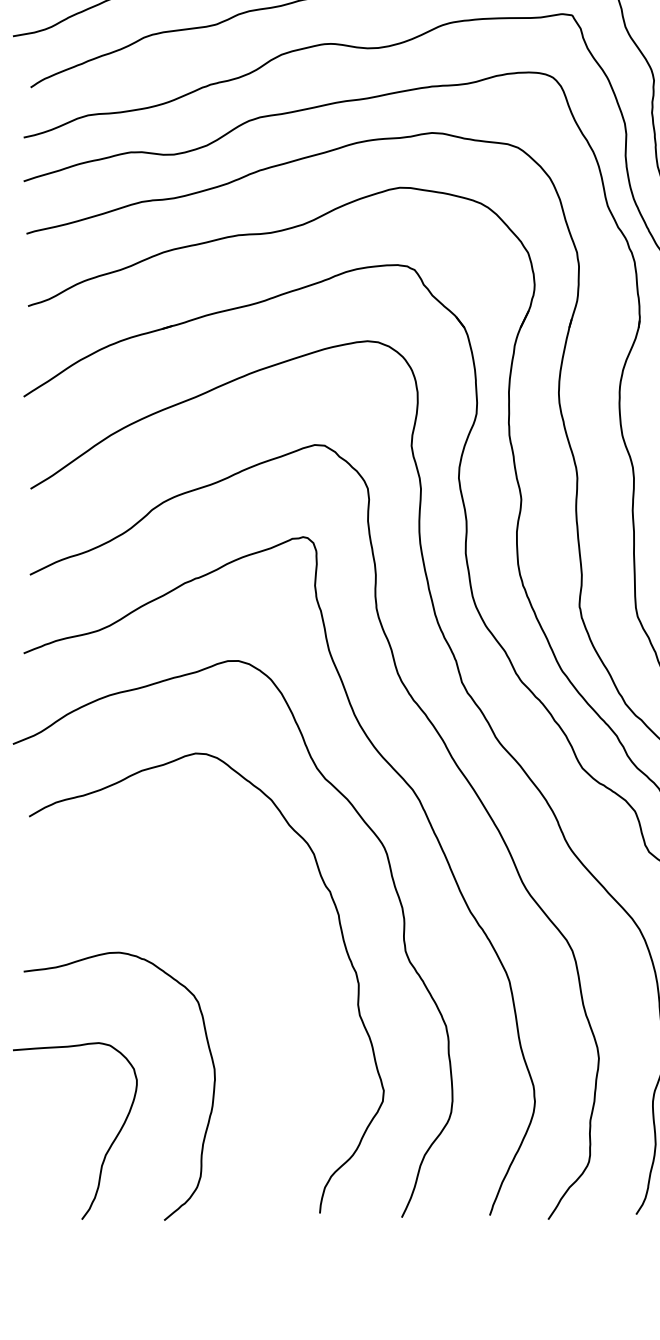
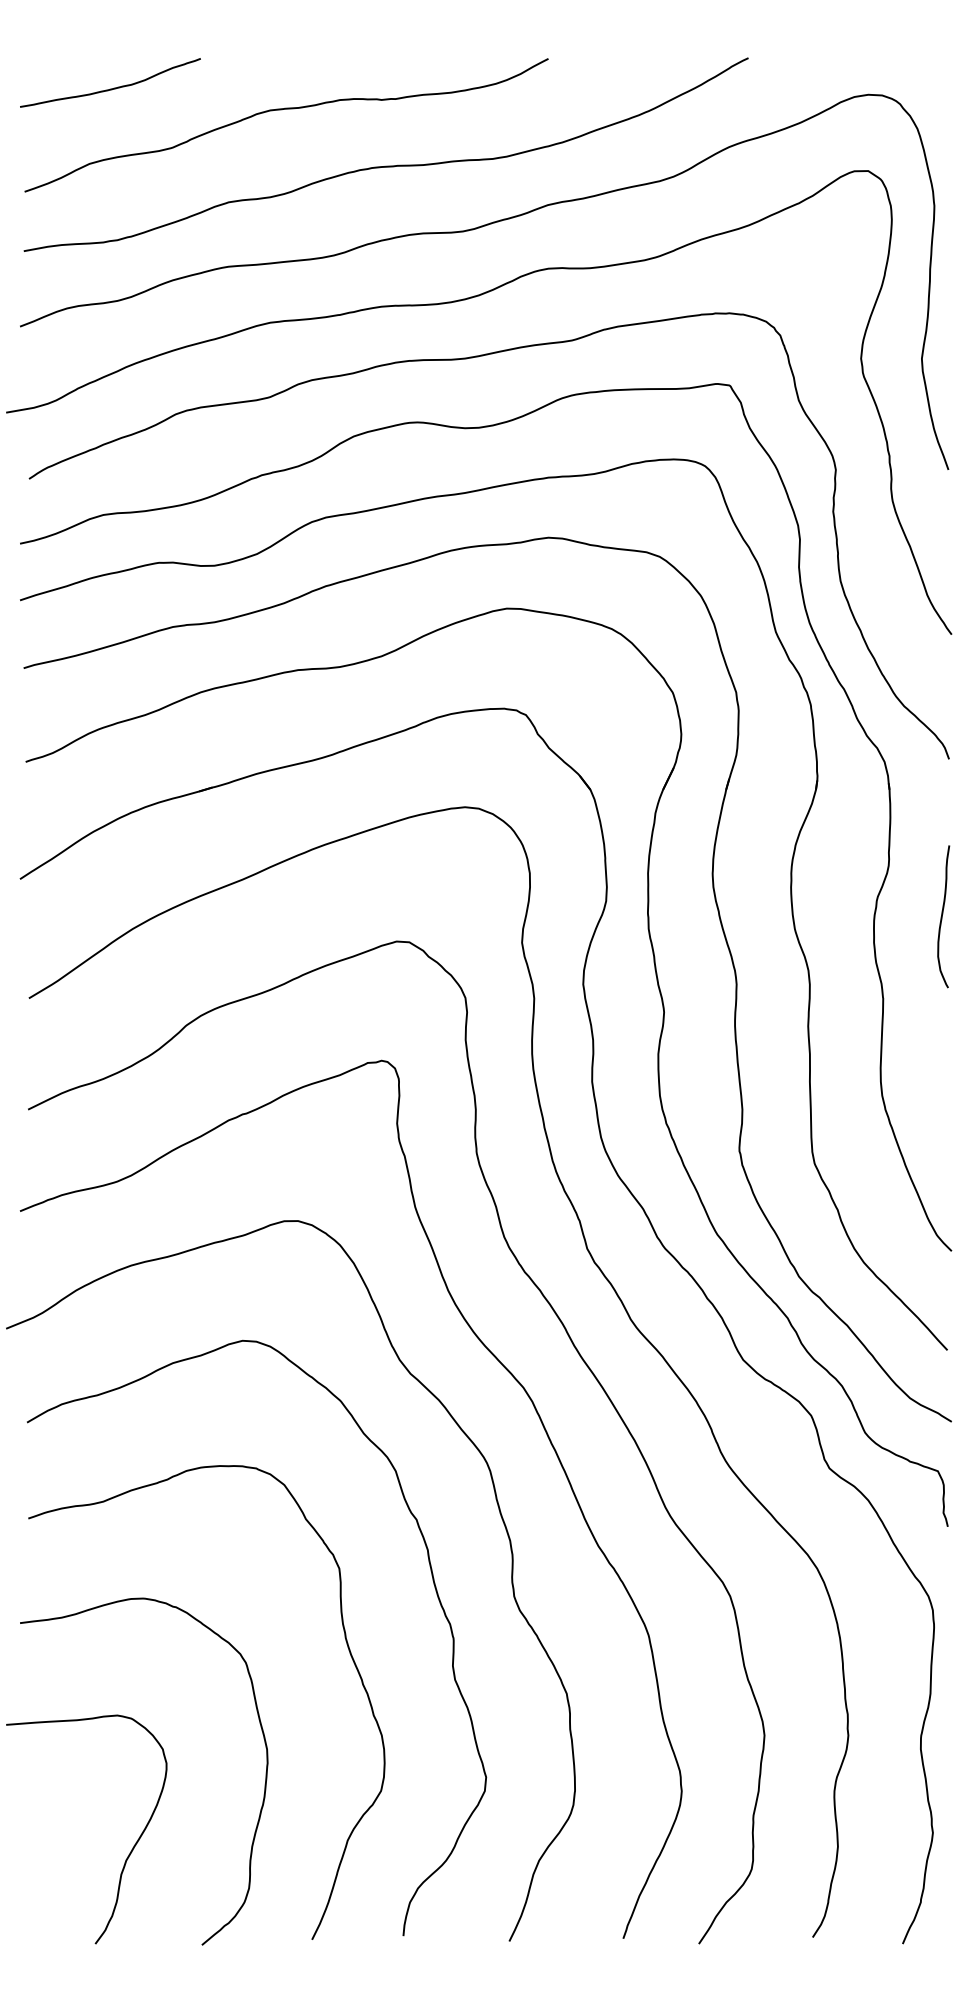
curve: (278, 995) -> (349, 1653), added

